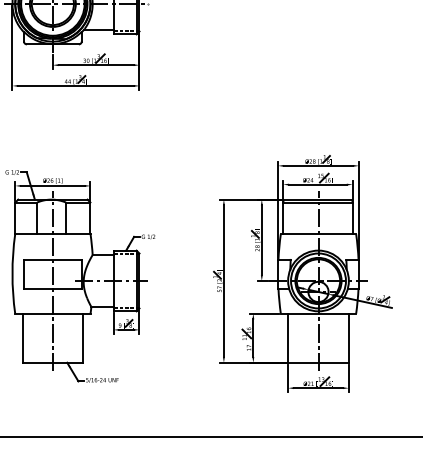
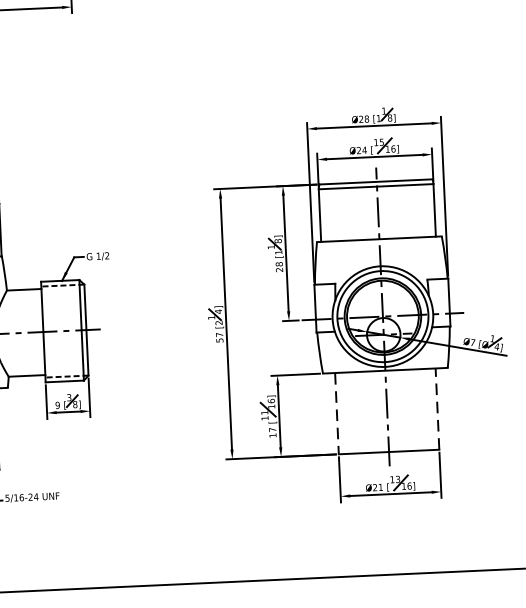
line: (288, 338) -> (337, 414), solid -> dashed
line: (348, 338) -> (436, 409), solid -> dashed

